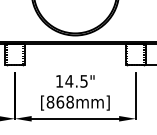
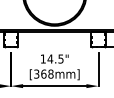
text: (50, 101) -> (36, 73), [868mm] -> [368mm]

